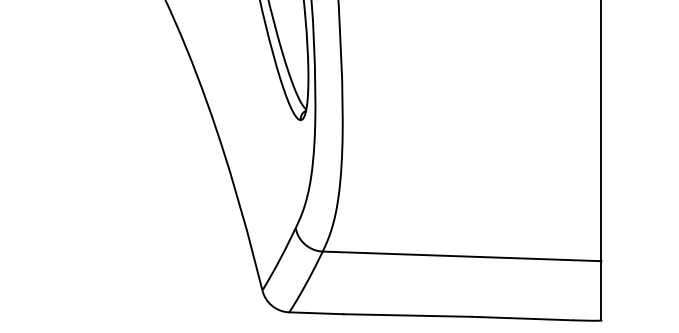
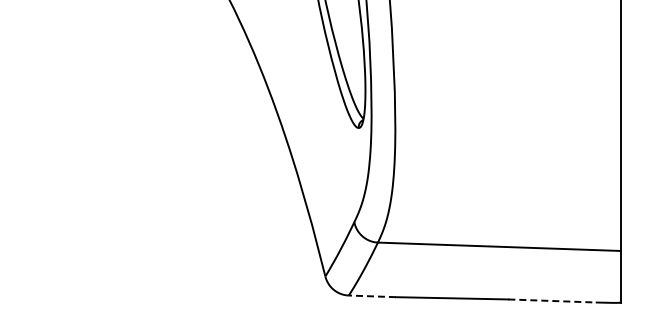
line: (316, 313) -> (372, 296), solid -> dashed
line: (523, 318) -> (552, 300), solid -> dashed

